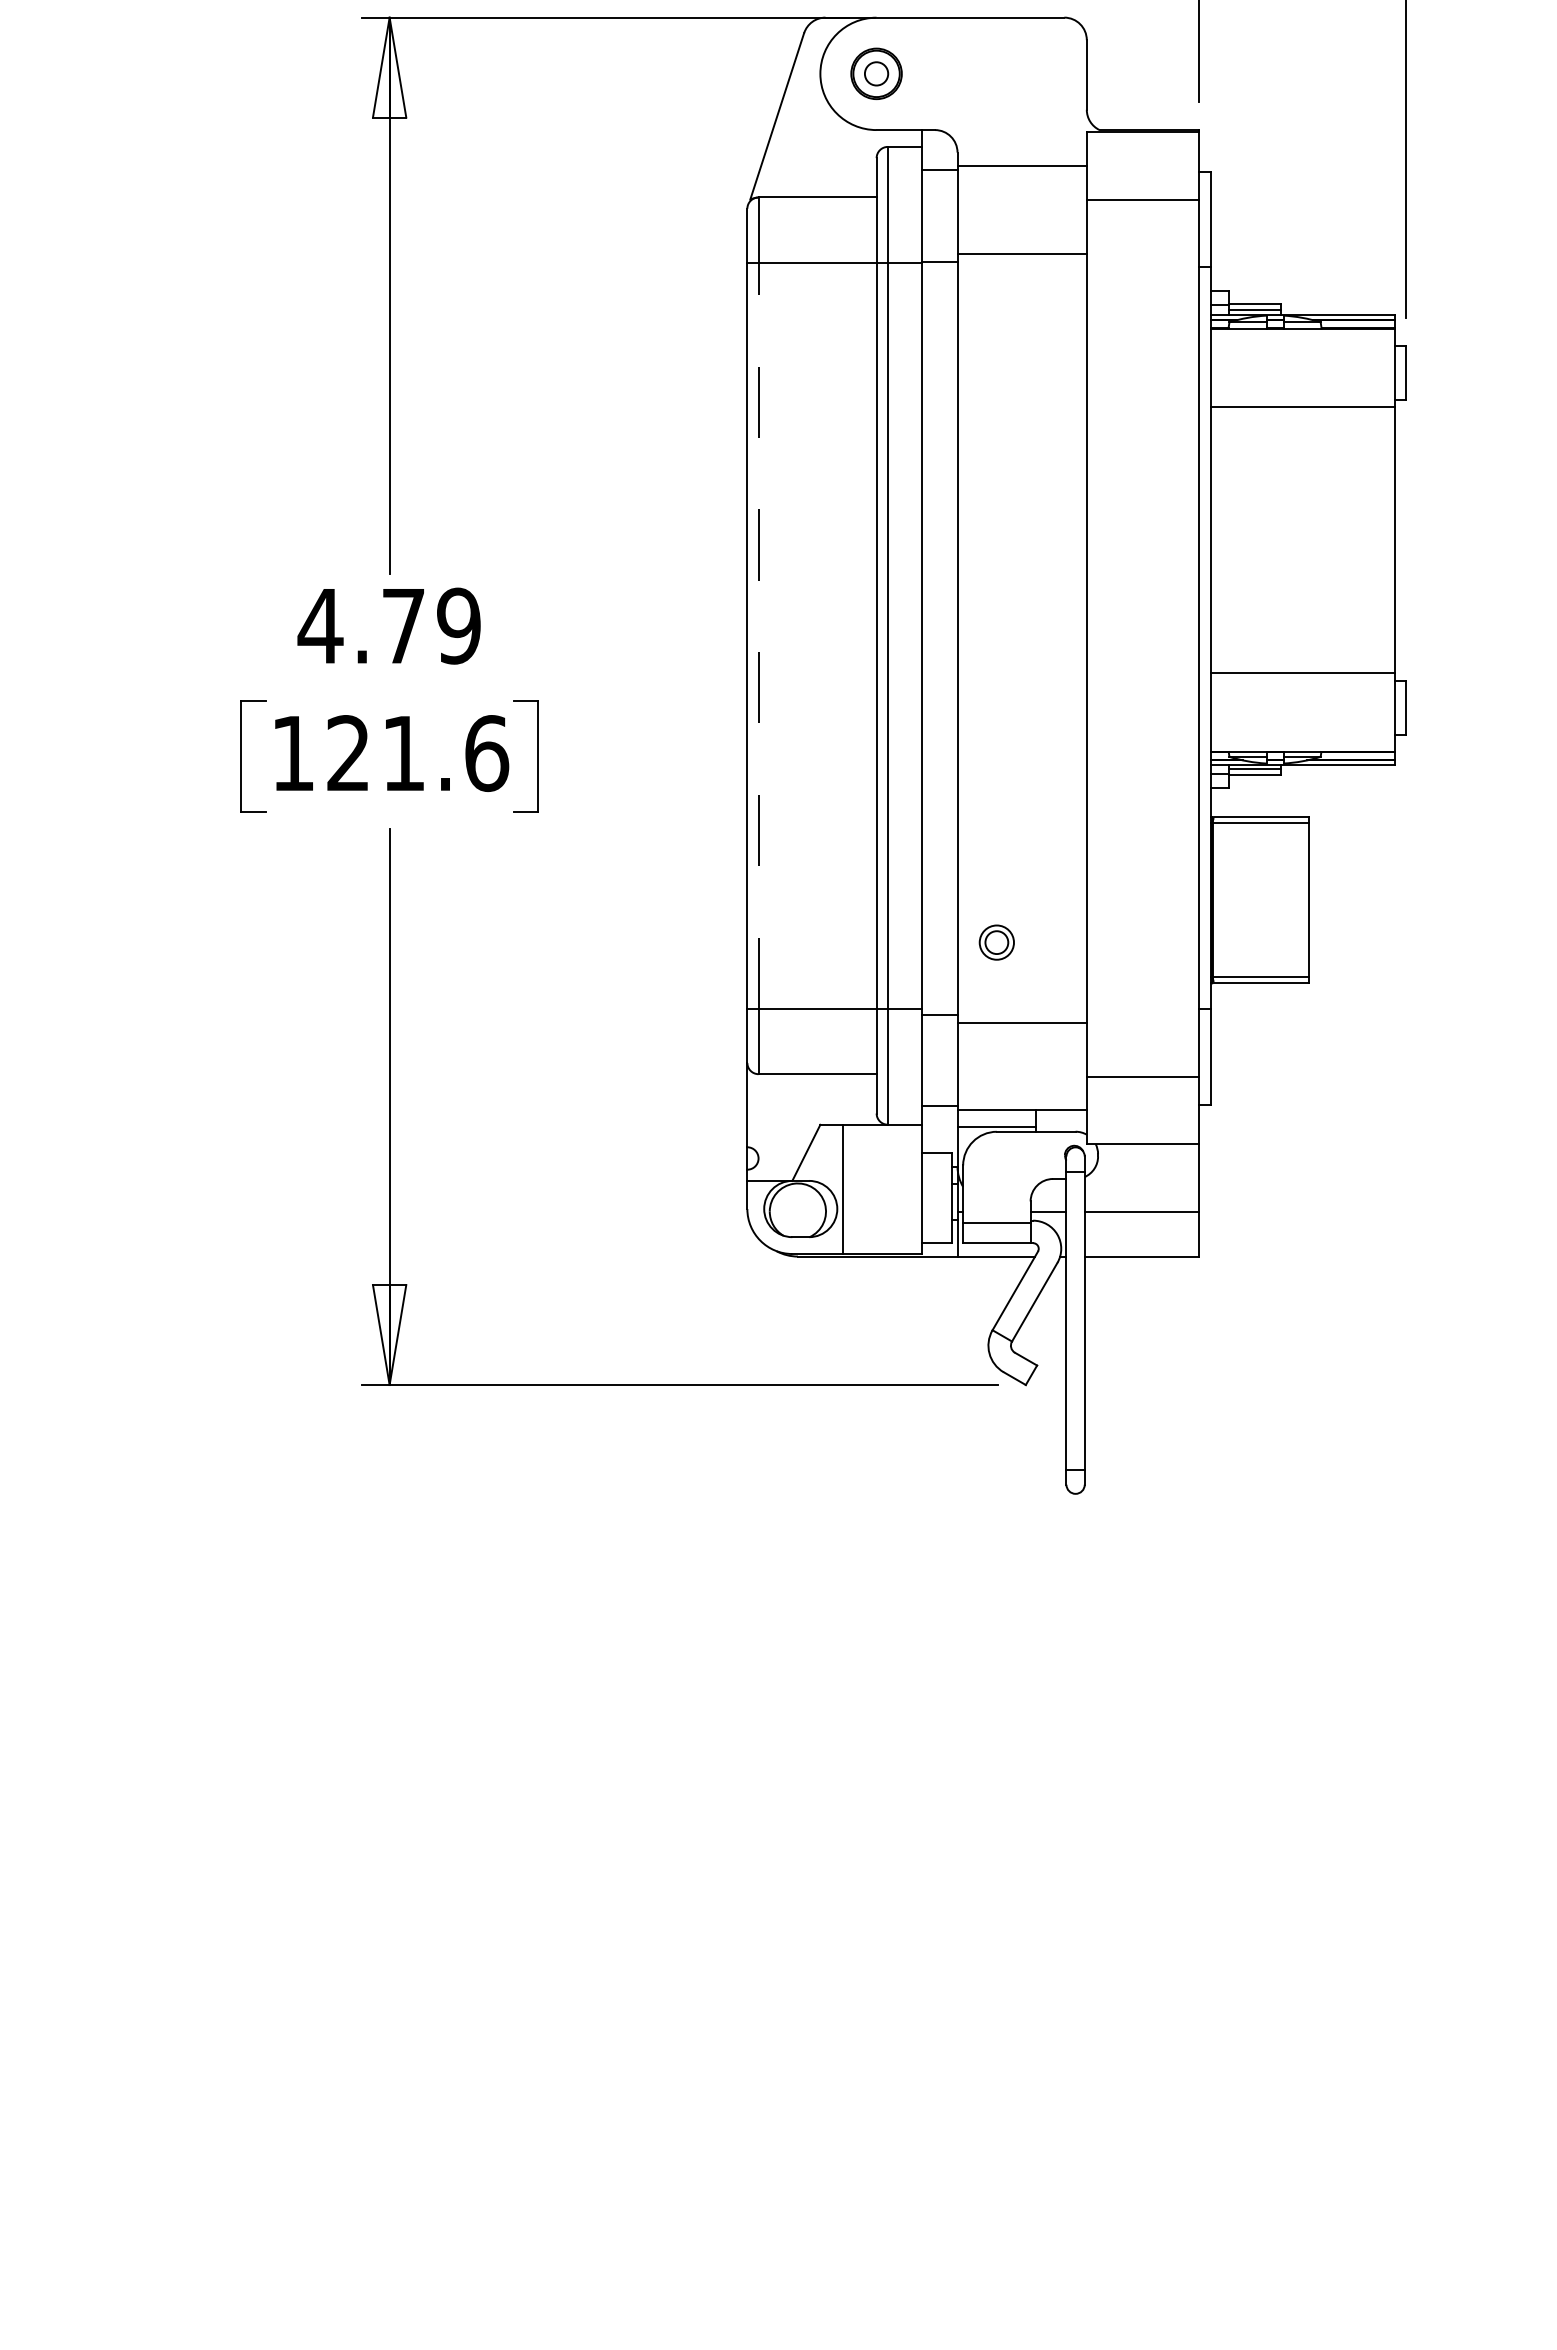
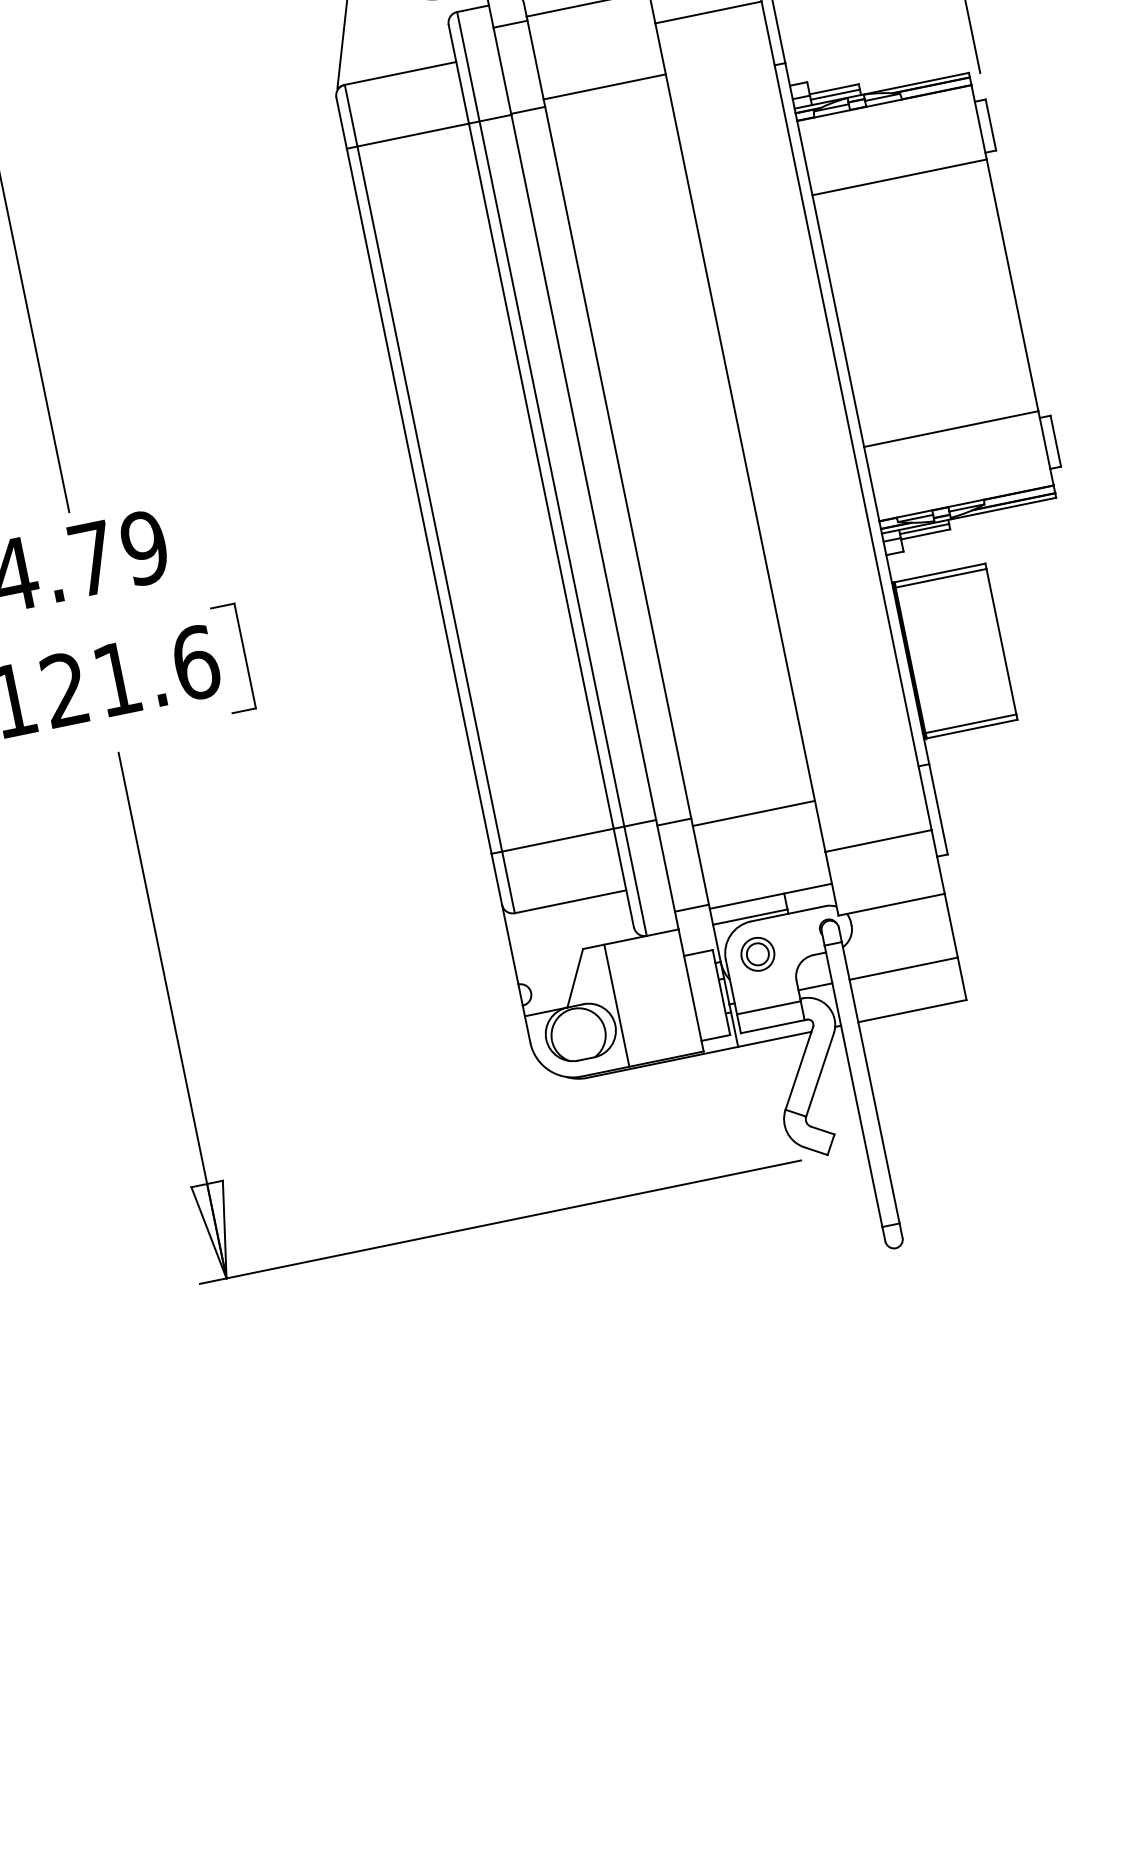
line: (758, 635) -> (429, 498), dashed -> solid
part: (996, 942) -> (757, 954), moved

